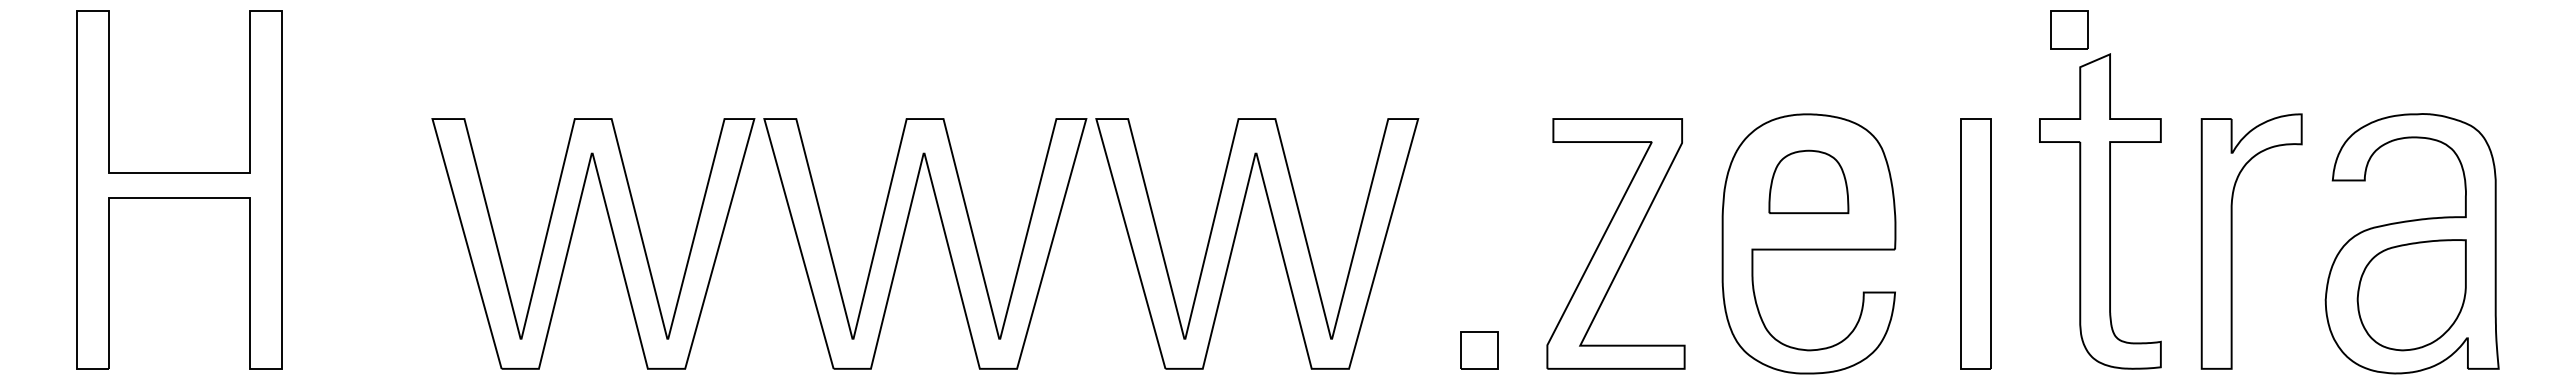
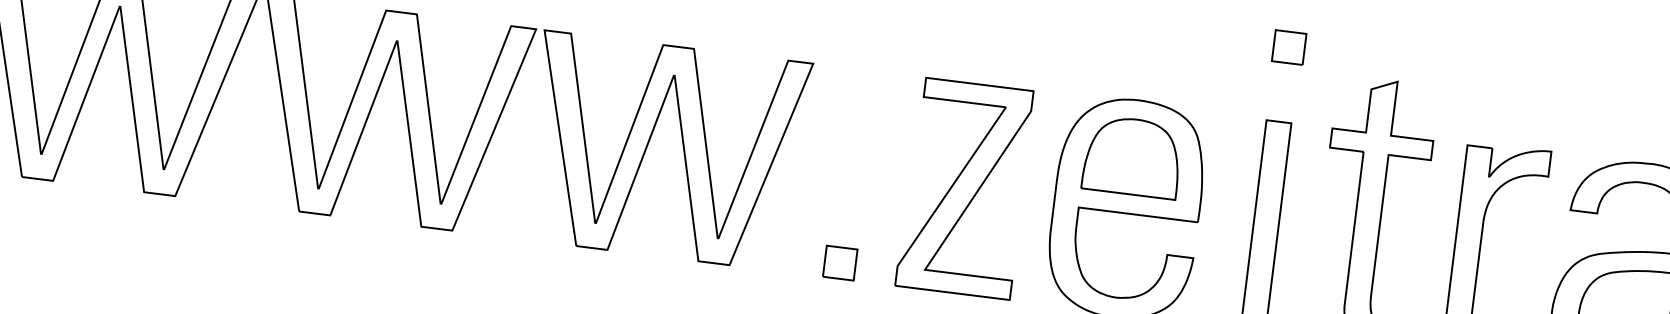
part: (2069, 29) -> (1289, 47), moved
part: (1808, 181) -> (1132, 156), size x1.43

